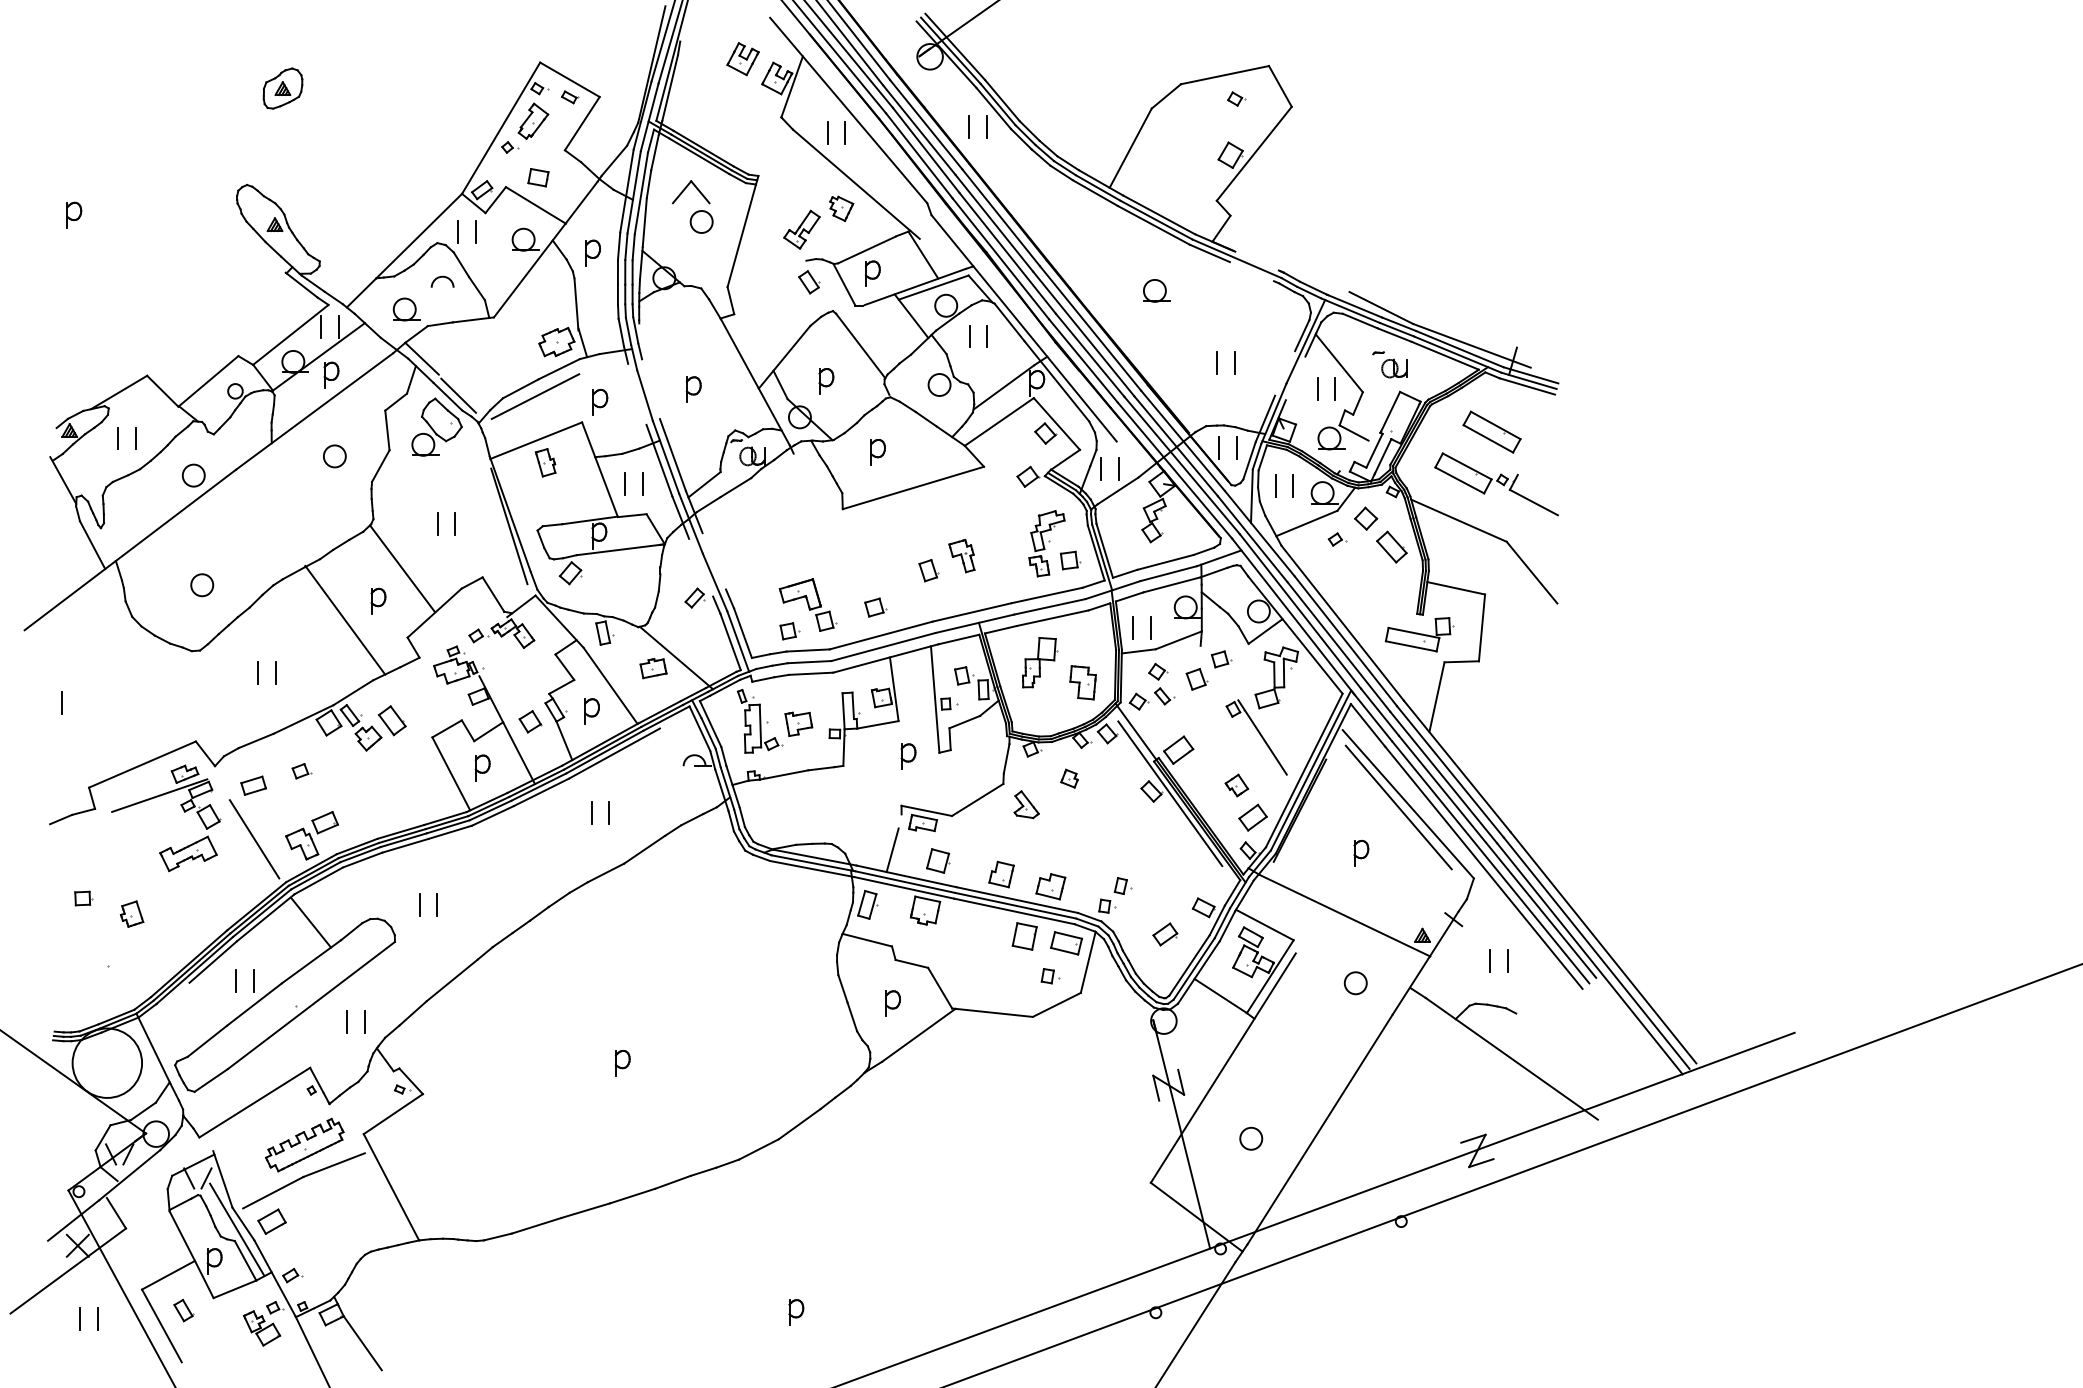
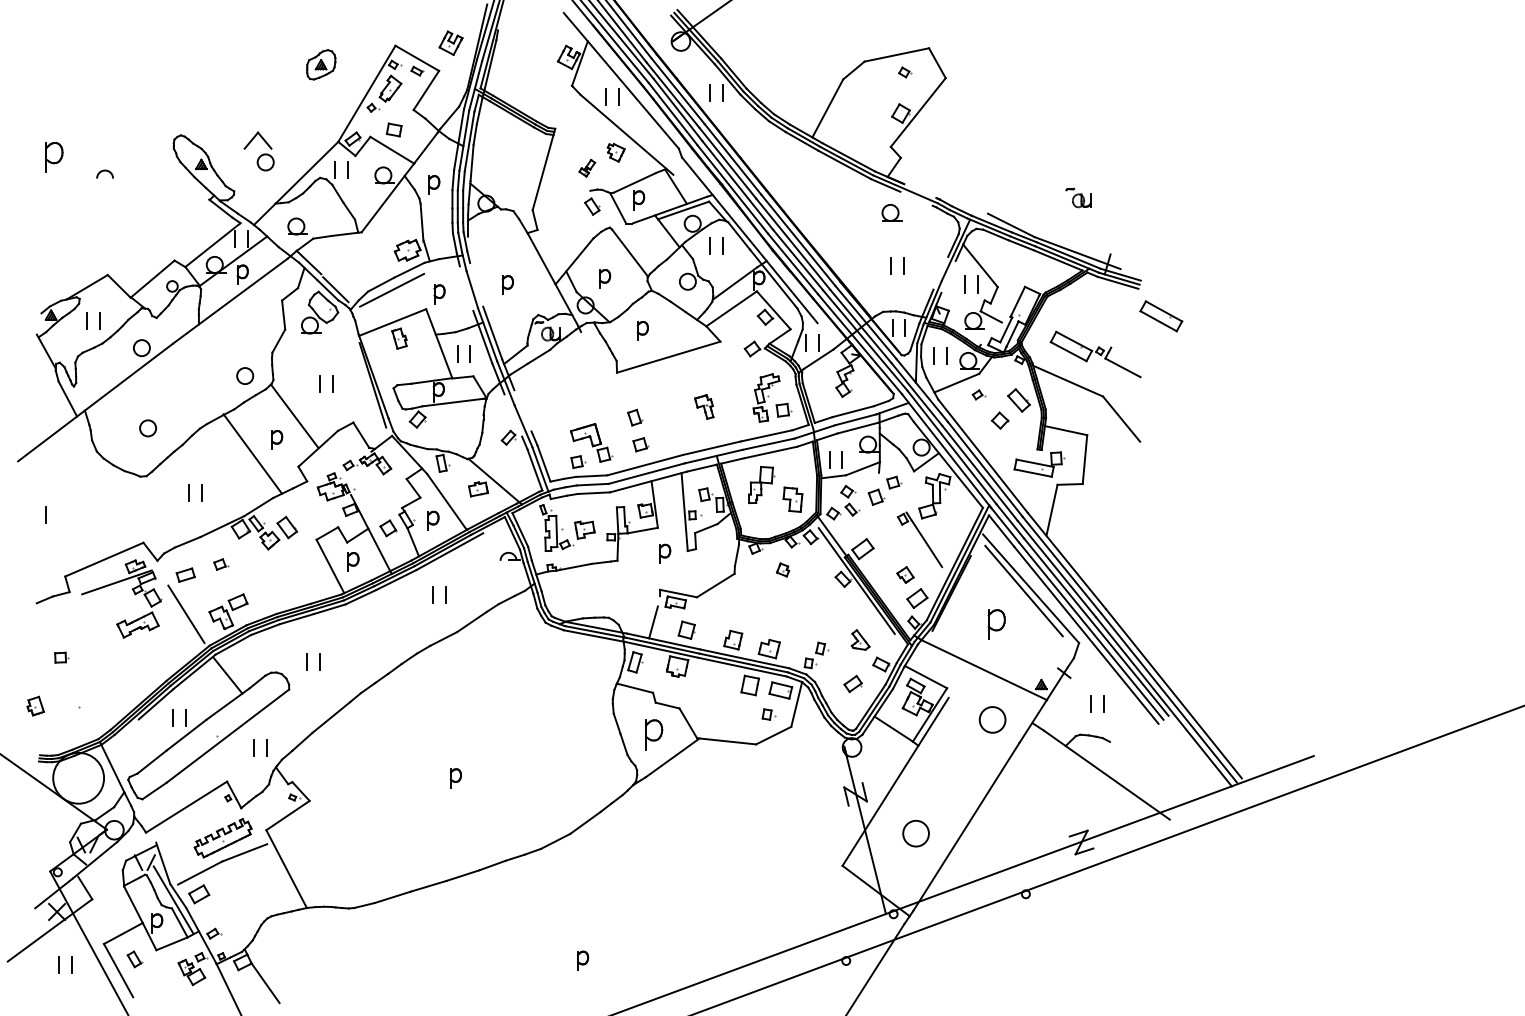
part: (742, 58) -> (450, 42), moved
part: (283, 88) -> (321, 64), moved
part: (691, 207) -> (258, 151), moved
part: (74, 215) -> (54, 157), size x1.6
part: (802, 230) -> (587, 168), size x0.6
arc: (441, 278) -> (104, 171), moved
part: (1156, 290) -> (891, 212), moved
part: (1389, 364) -> (1078, 197), moved
part: (1492, 432) -> (1161, 316), moved
circle: (335, 455) -> (245, 375), moved
part: (1366, 518) -> (1000, 420), moved
part: (929, 570) -> (635, 417), moved
part: (1026, 803) -> (860, 639), moved
part: (1361, 853) -> (996, 624), size x1.6
part: (131, 913) -> (35, 705), moved
circle: (1355, 982) -> (992, 719), size x1.6
part: (892, 1003) -> (653, 734), size x1.6
circle: (1250, 1138) -> (915, 833), size x1.6

